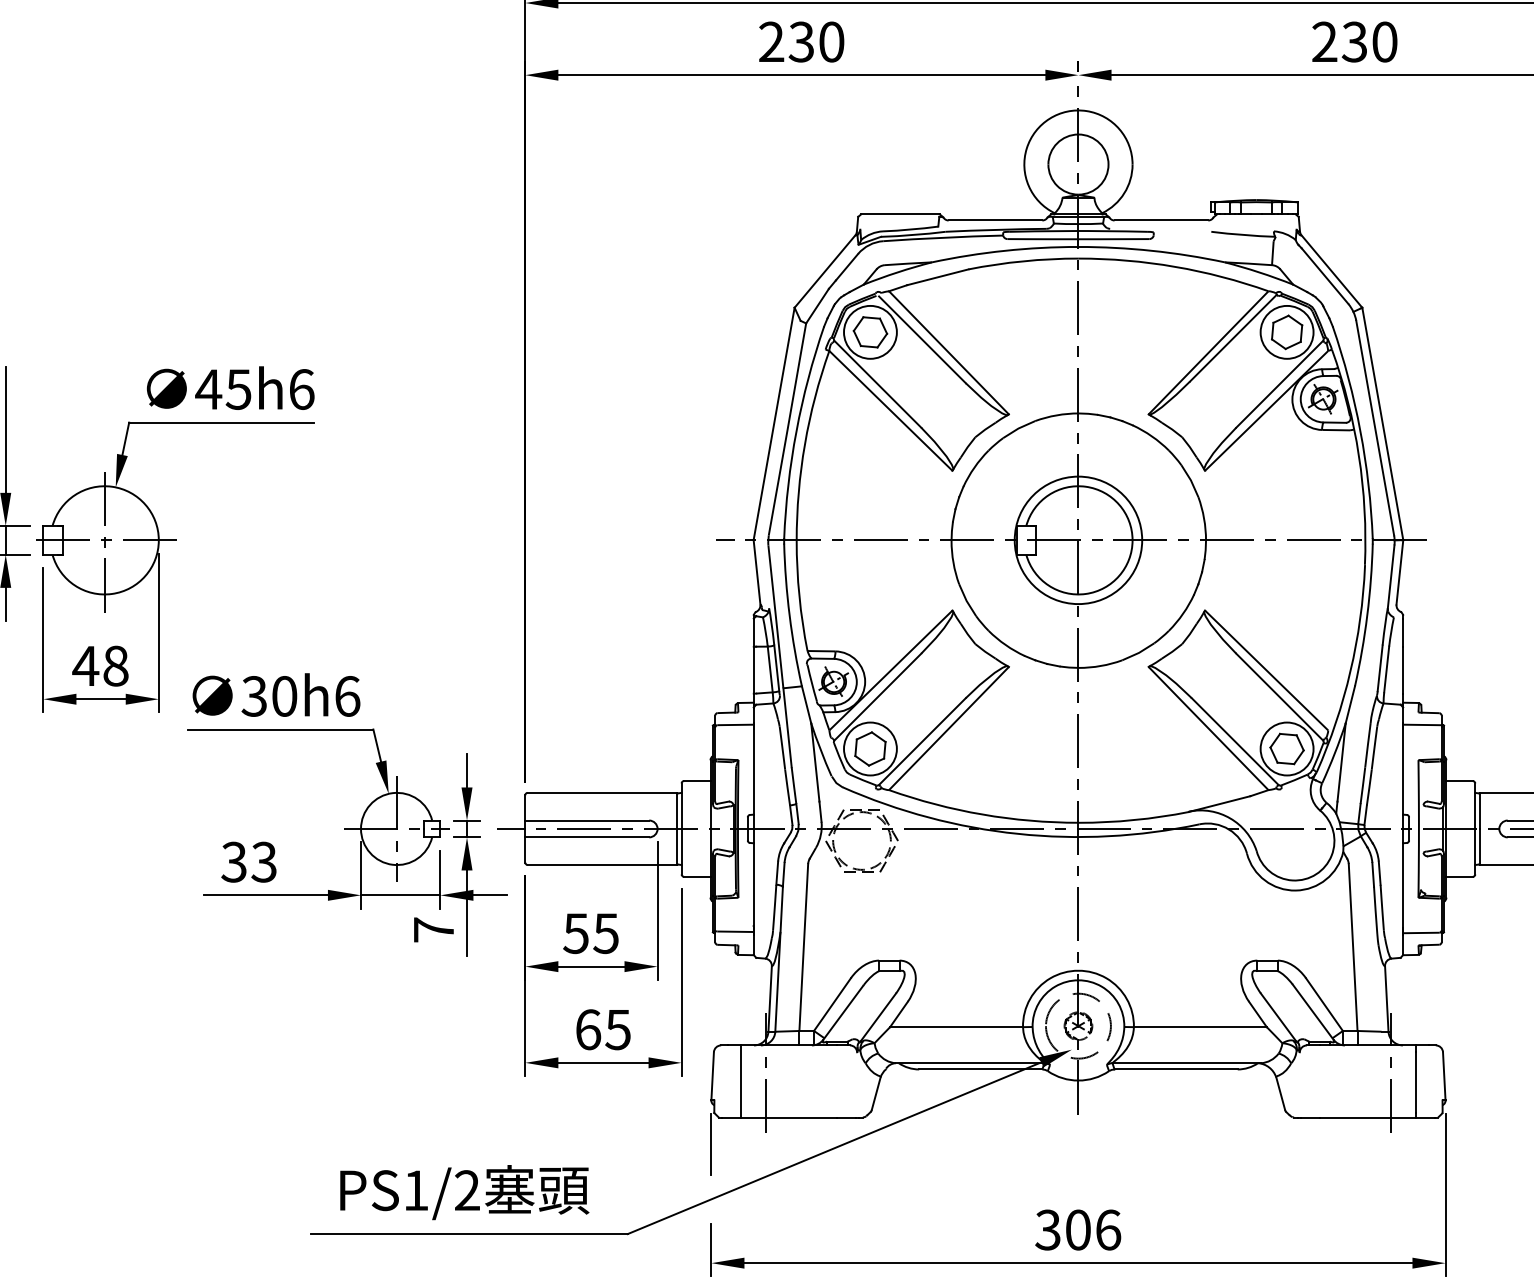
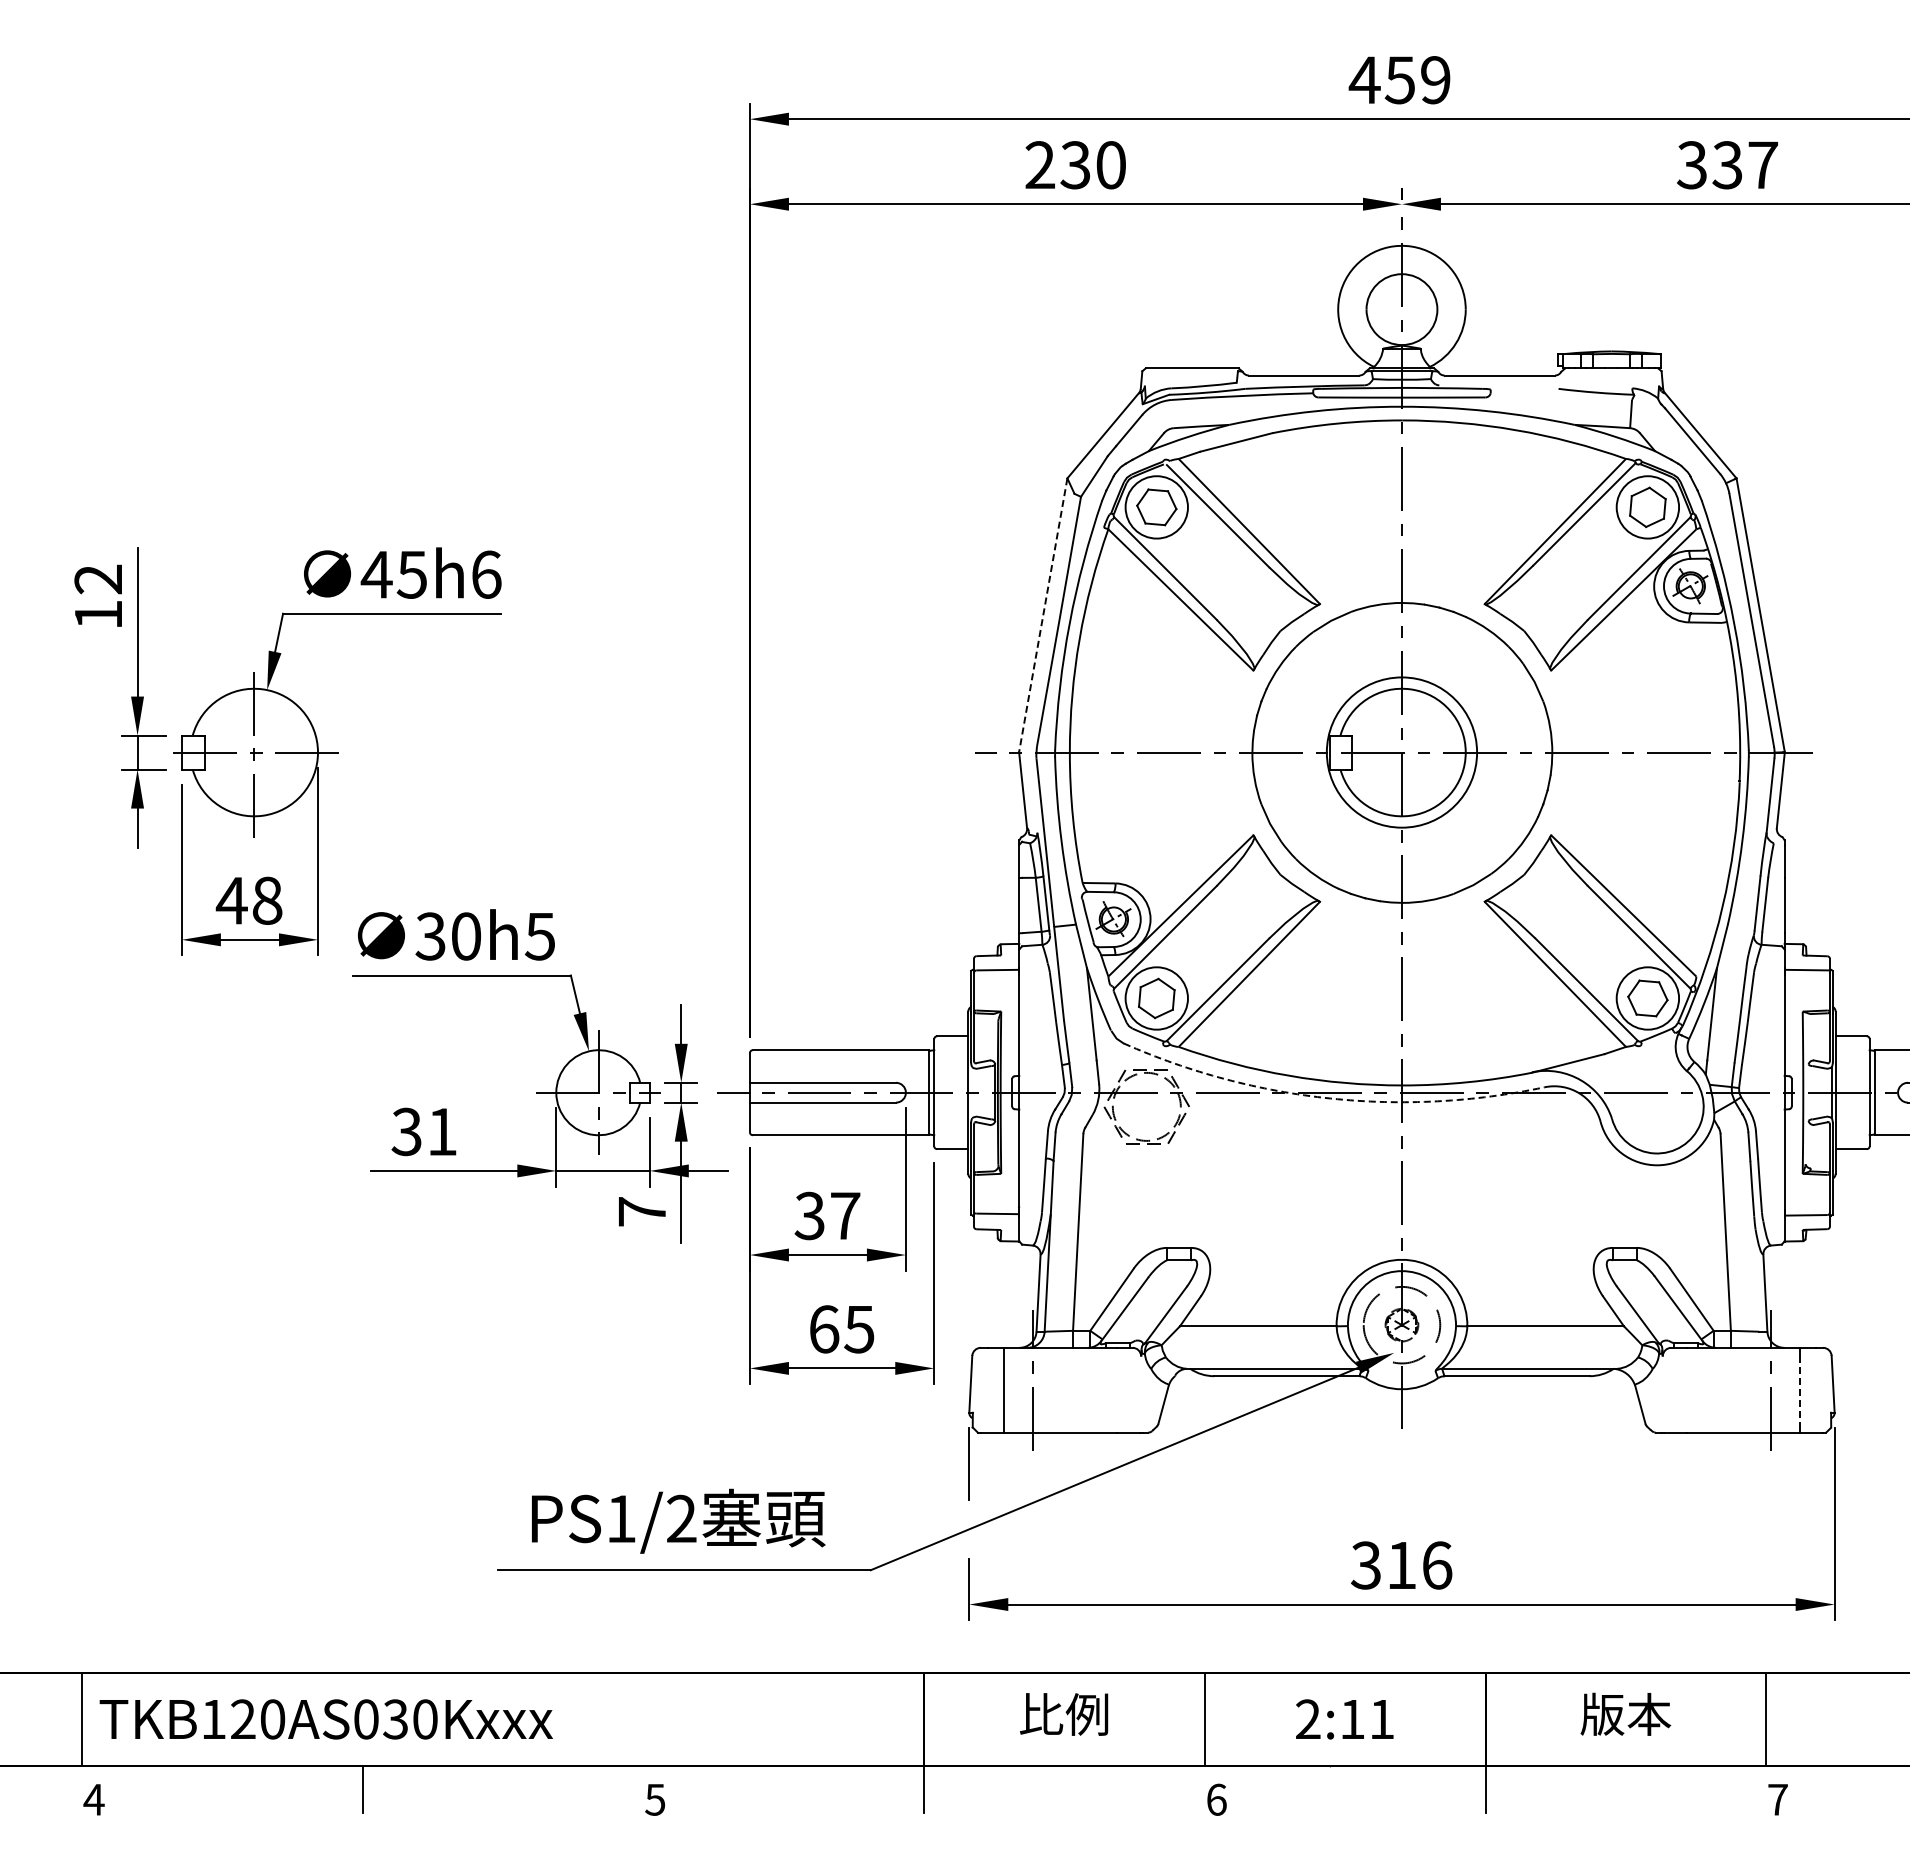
text: (1354, 42) -> (1727, 165), 230 -> 337
line: (774, 424) -> (1043, 615), solid -> dashed
text: (346, 696) -> (539, 936), 30h6 -> 30h5
arc: (1017, 833) -> (1330, 1098), solid -> dashed
text: (263, 861) -> (441, 1131), 33 -> 31
text: (591, 933) -> (827, 1215), 55 -> 37
line: (1415, 1082) -> (1799, 1391), solid -> dashed
text: (1078, 1230) -> (1401, 1565), 306 -> 316

